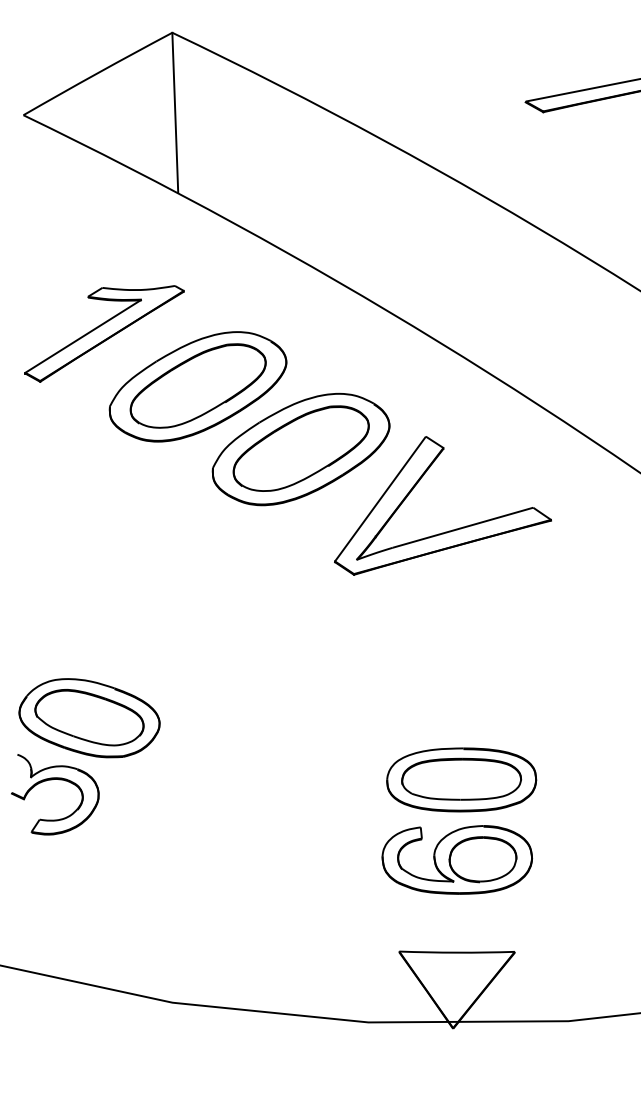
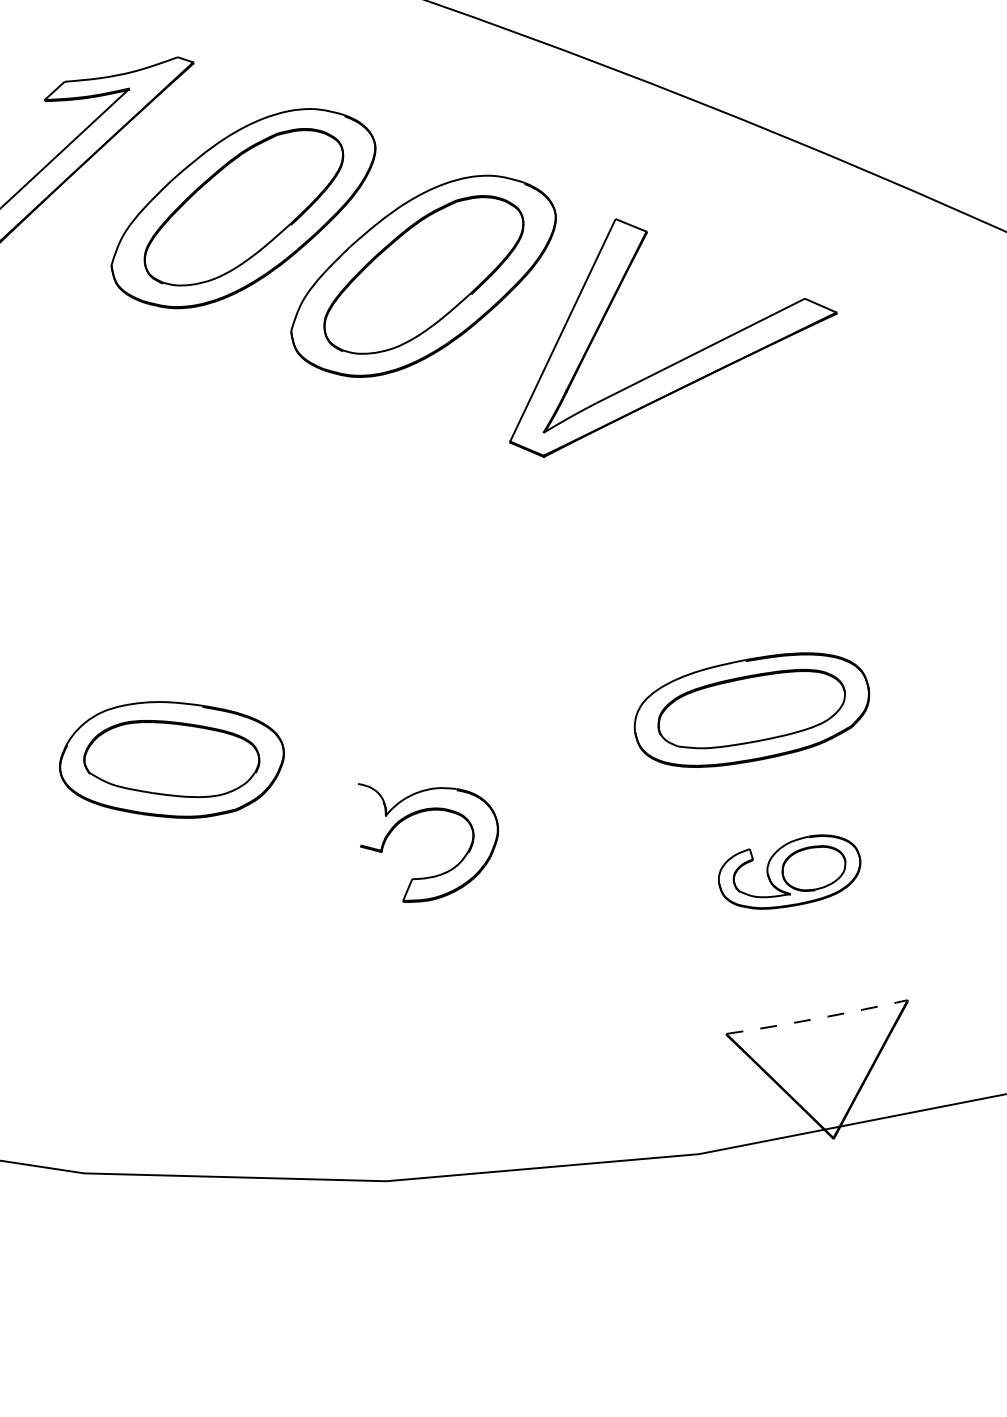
part: (461, 779) -> (751, 709), moved
part: (52, 780) -> (420, 814), moved
part: (456, 859) -> (788, 872), size x0.6
arc: (457, 952) -> (817, 1018), solid -> dashed

